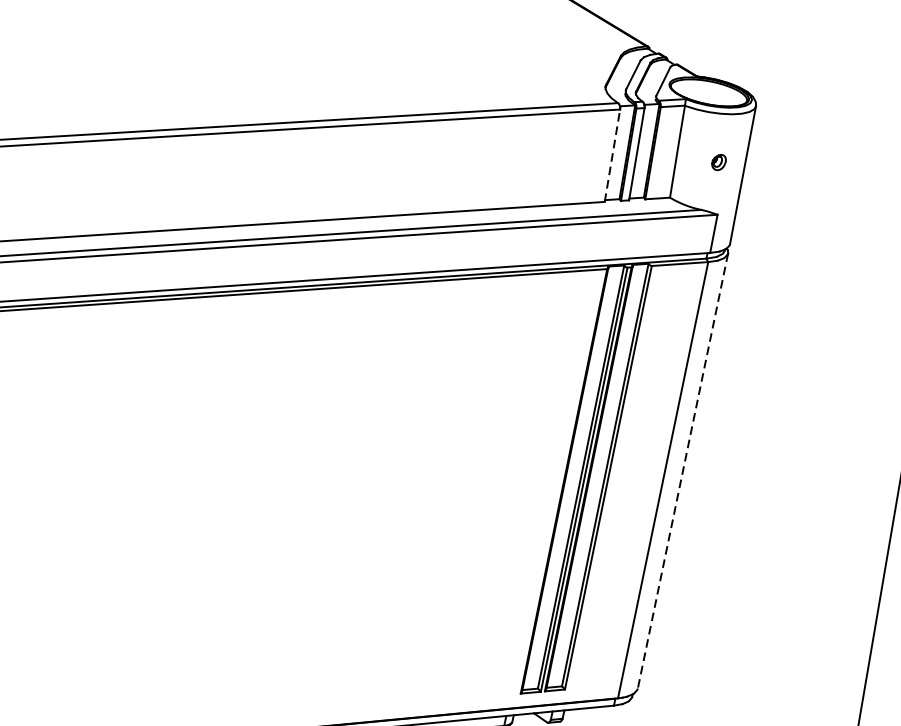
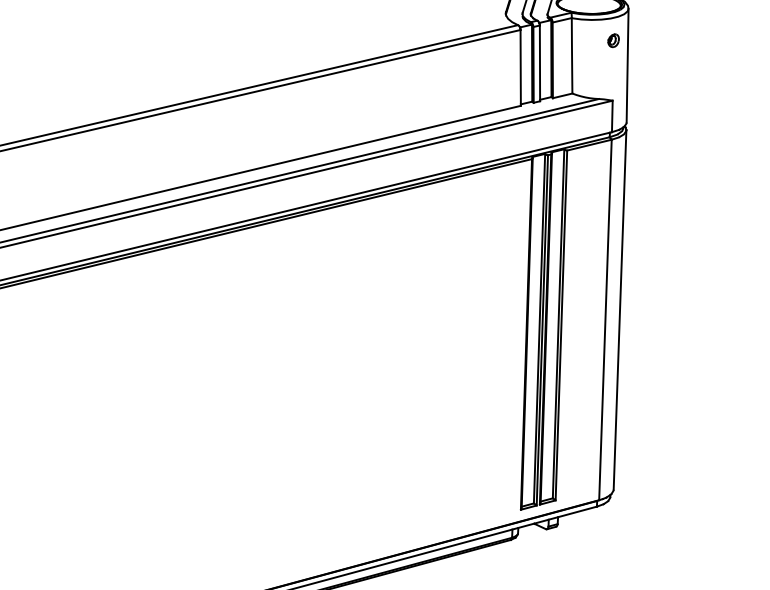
line: (612, 155) -> (520, 67), dashed -> solid
part: (718, 162) -> (613, 40), moved
line: (683, 470) -> (620, 309), dashed -> solid

